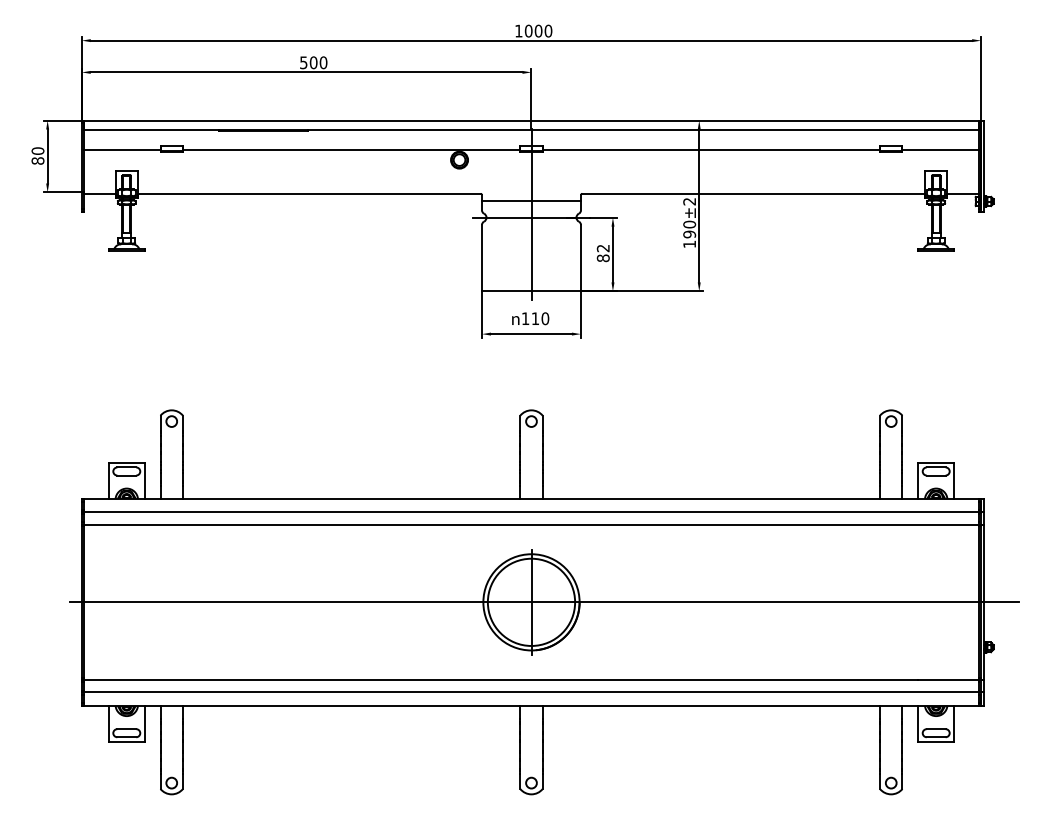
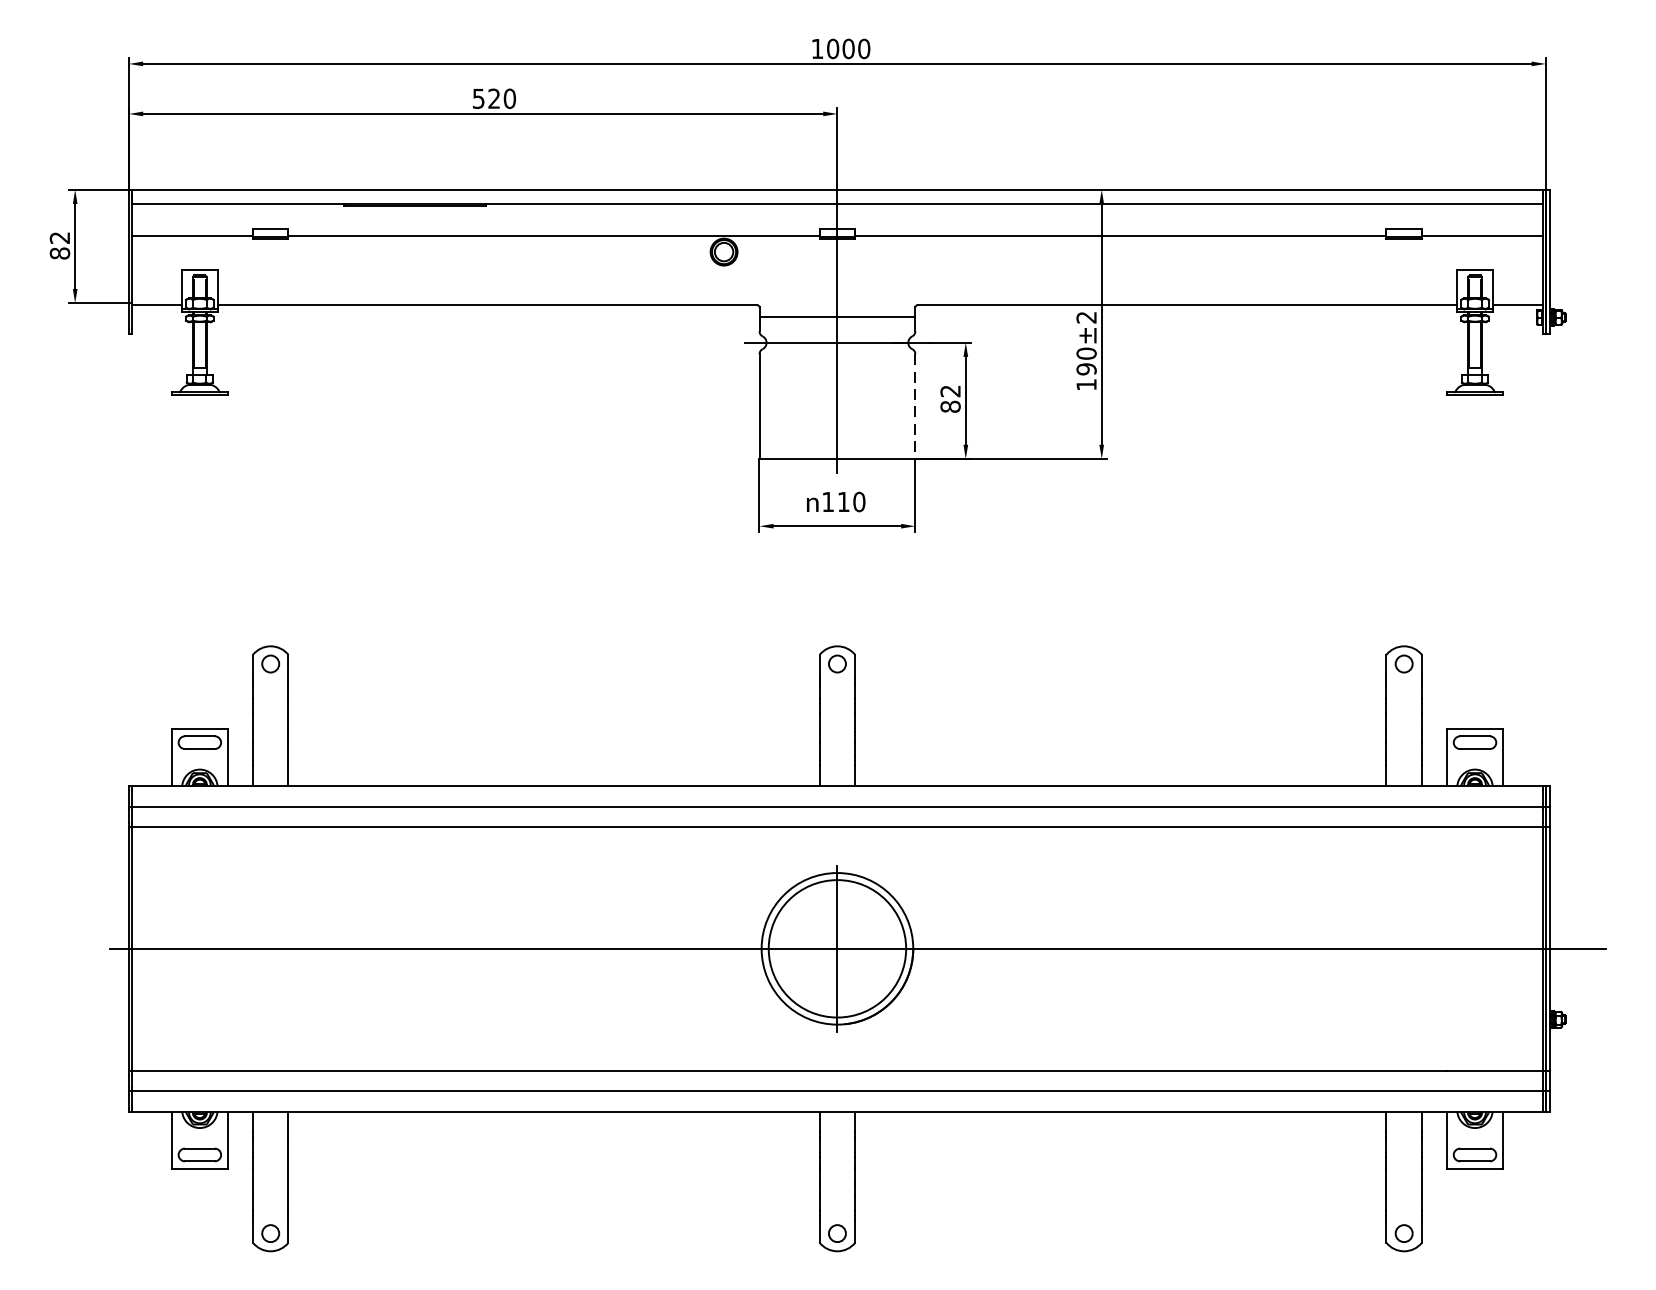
text: (313, 62) -> (494, 98), 500 -> 520
text: (37, 150) -> (59, 236), 80 -> 82
line: (580, 258) -> (914, 407), solid -> dashed

